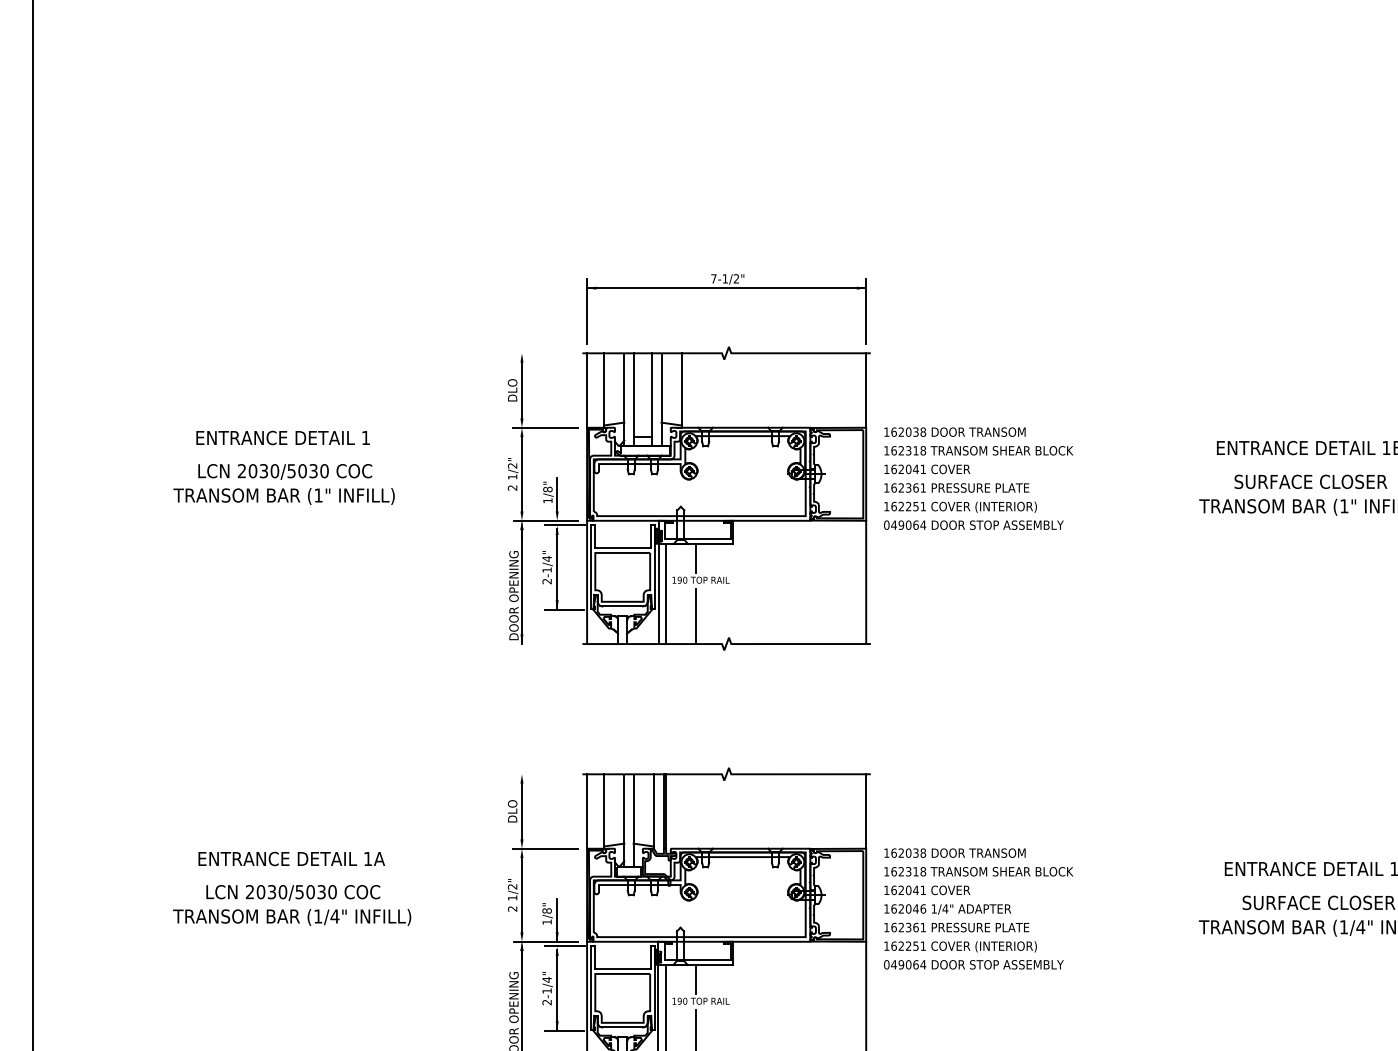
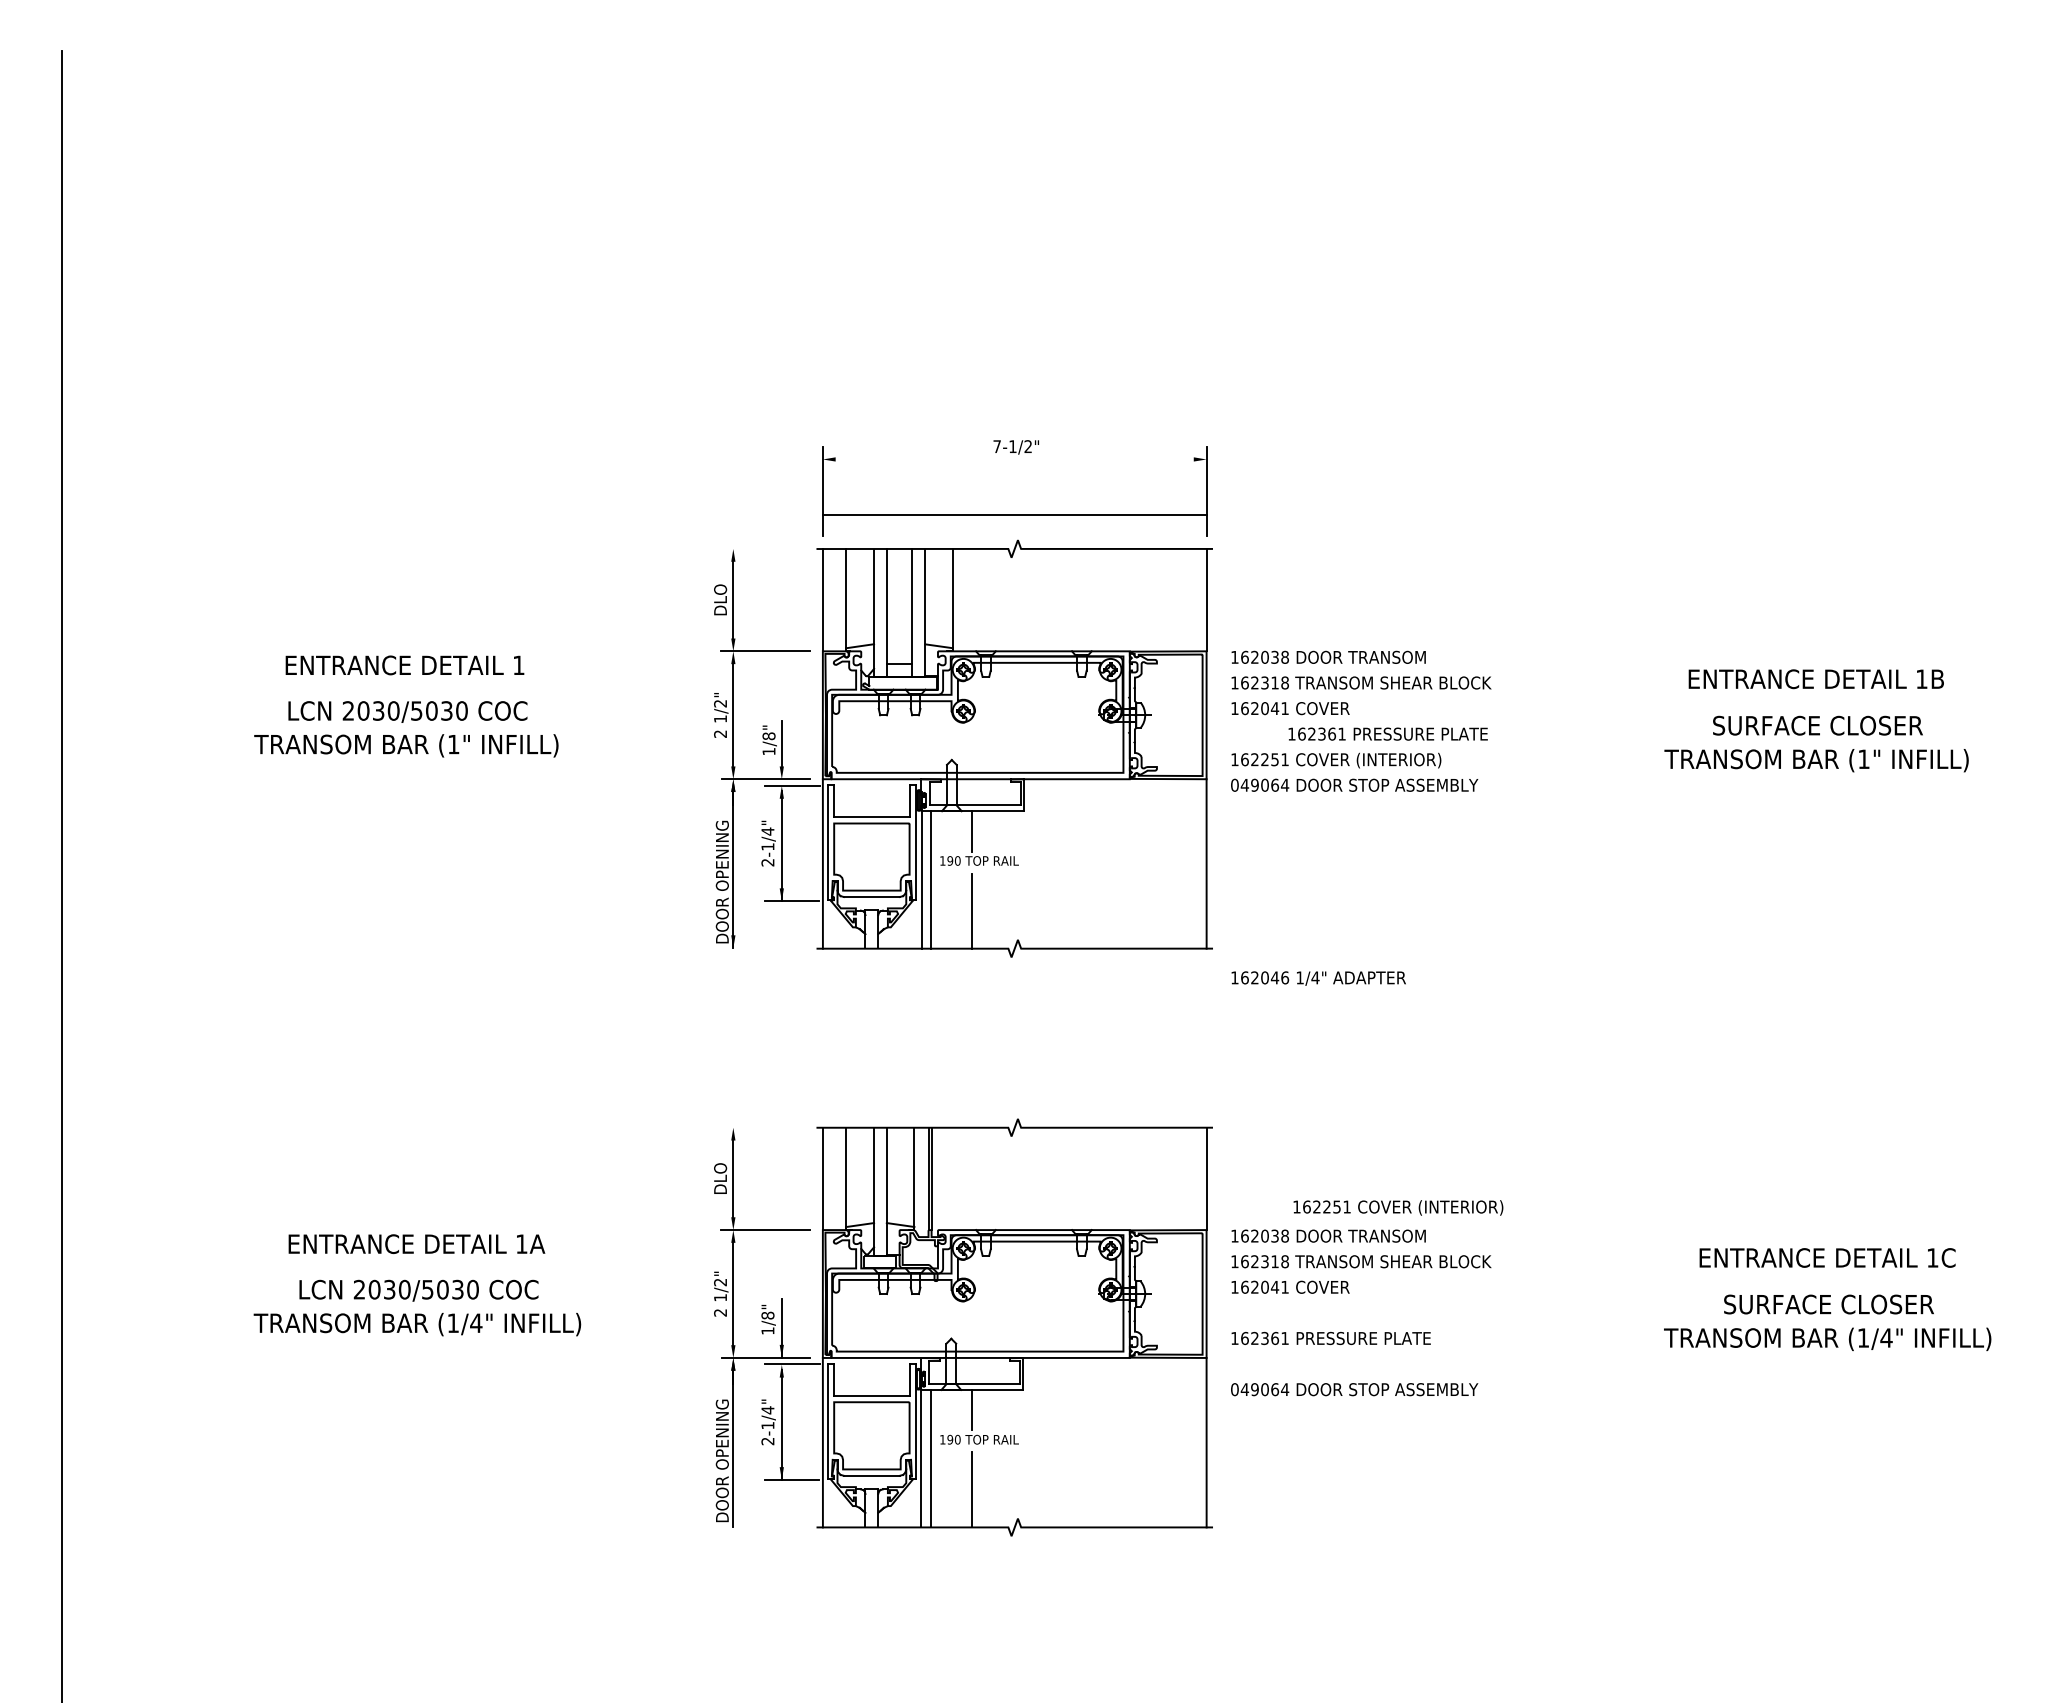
line: (726, 288) -> (1014, 515), moved
text: (956, 487) -> (1387, 733), moved
text: (947, 909) -> (1318, 978), moved
text: (960, 946) -> (1398, 1207), moved

